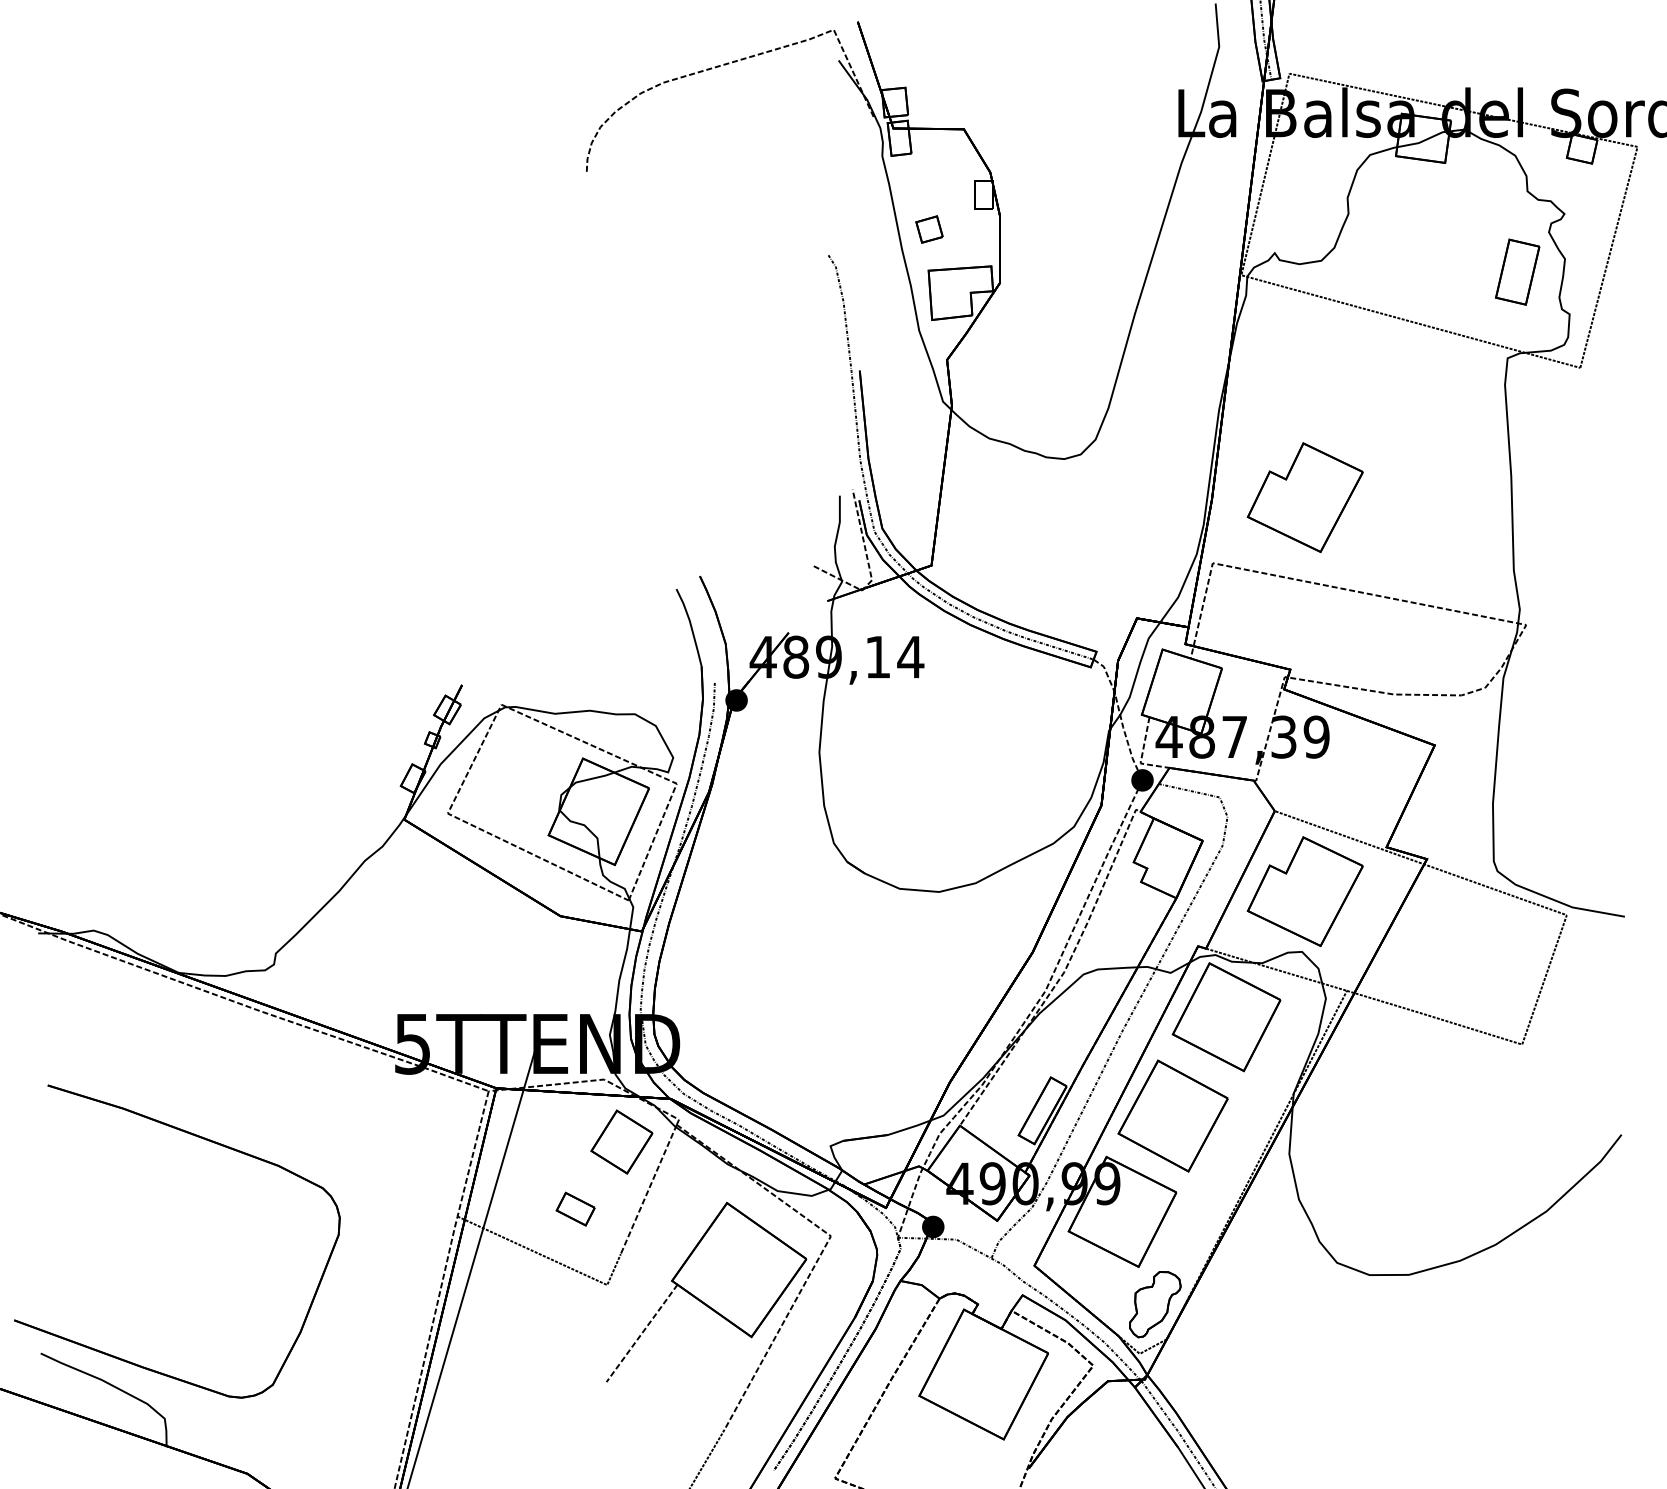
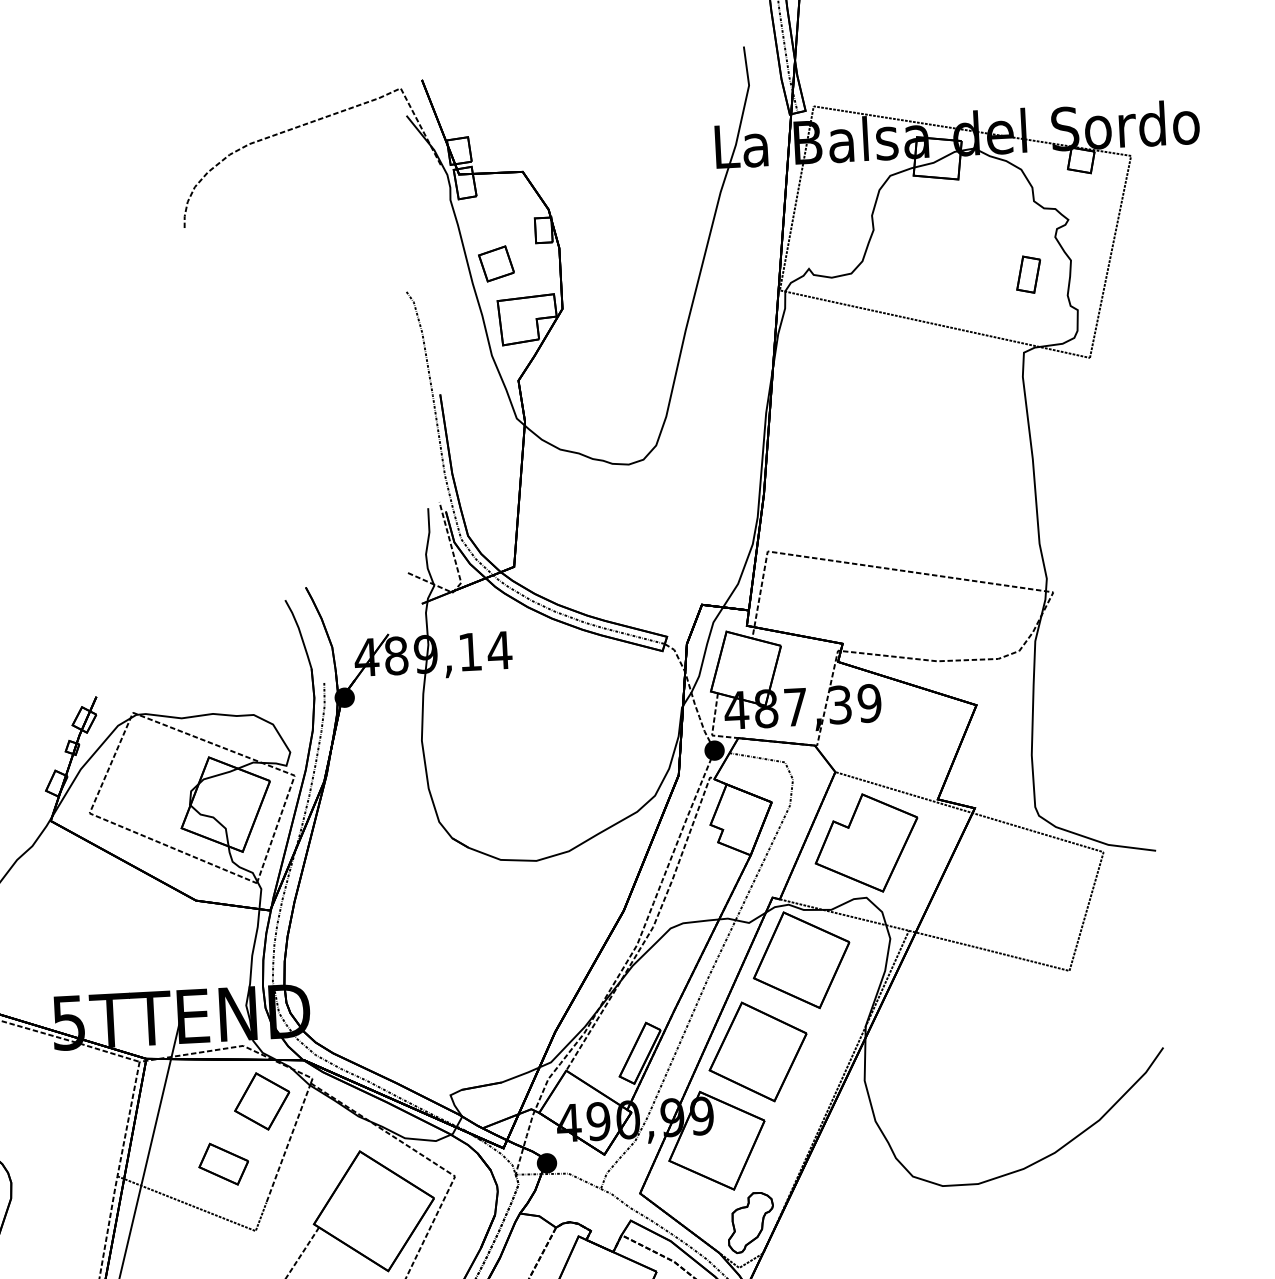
part: (929, 229) -> (496, 263), size x1.43
part: (1516, 272) -> (1027, 274), size x0.62
part: (1304, 497) -> (847, 487), removed
part: (575, 1208) -> (223, 1163), size x1.43

